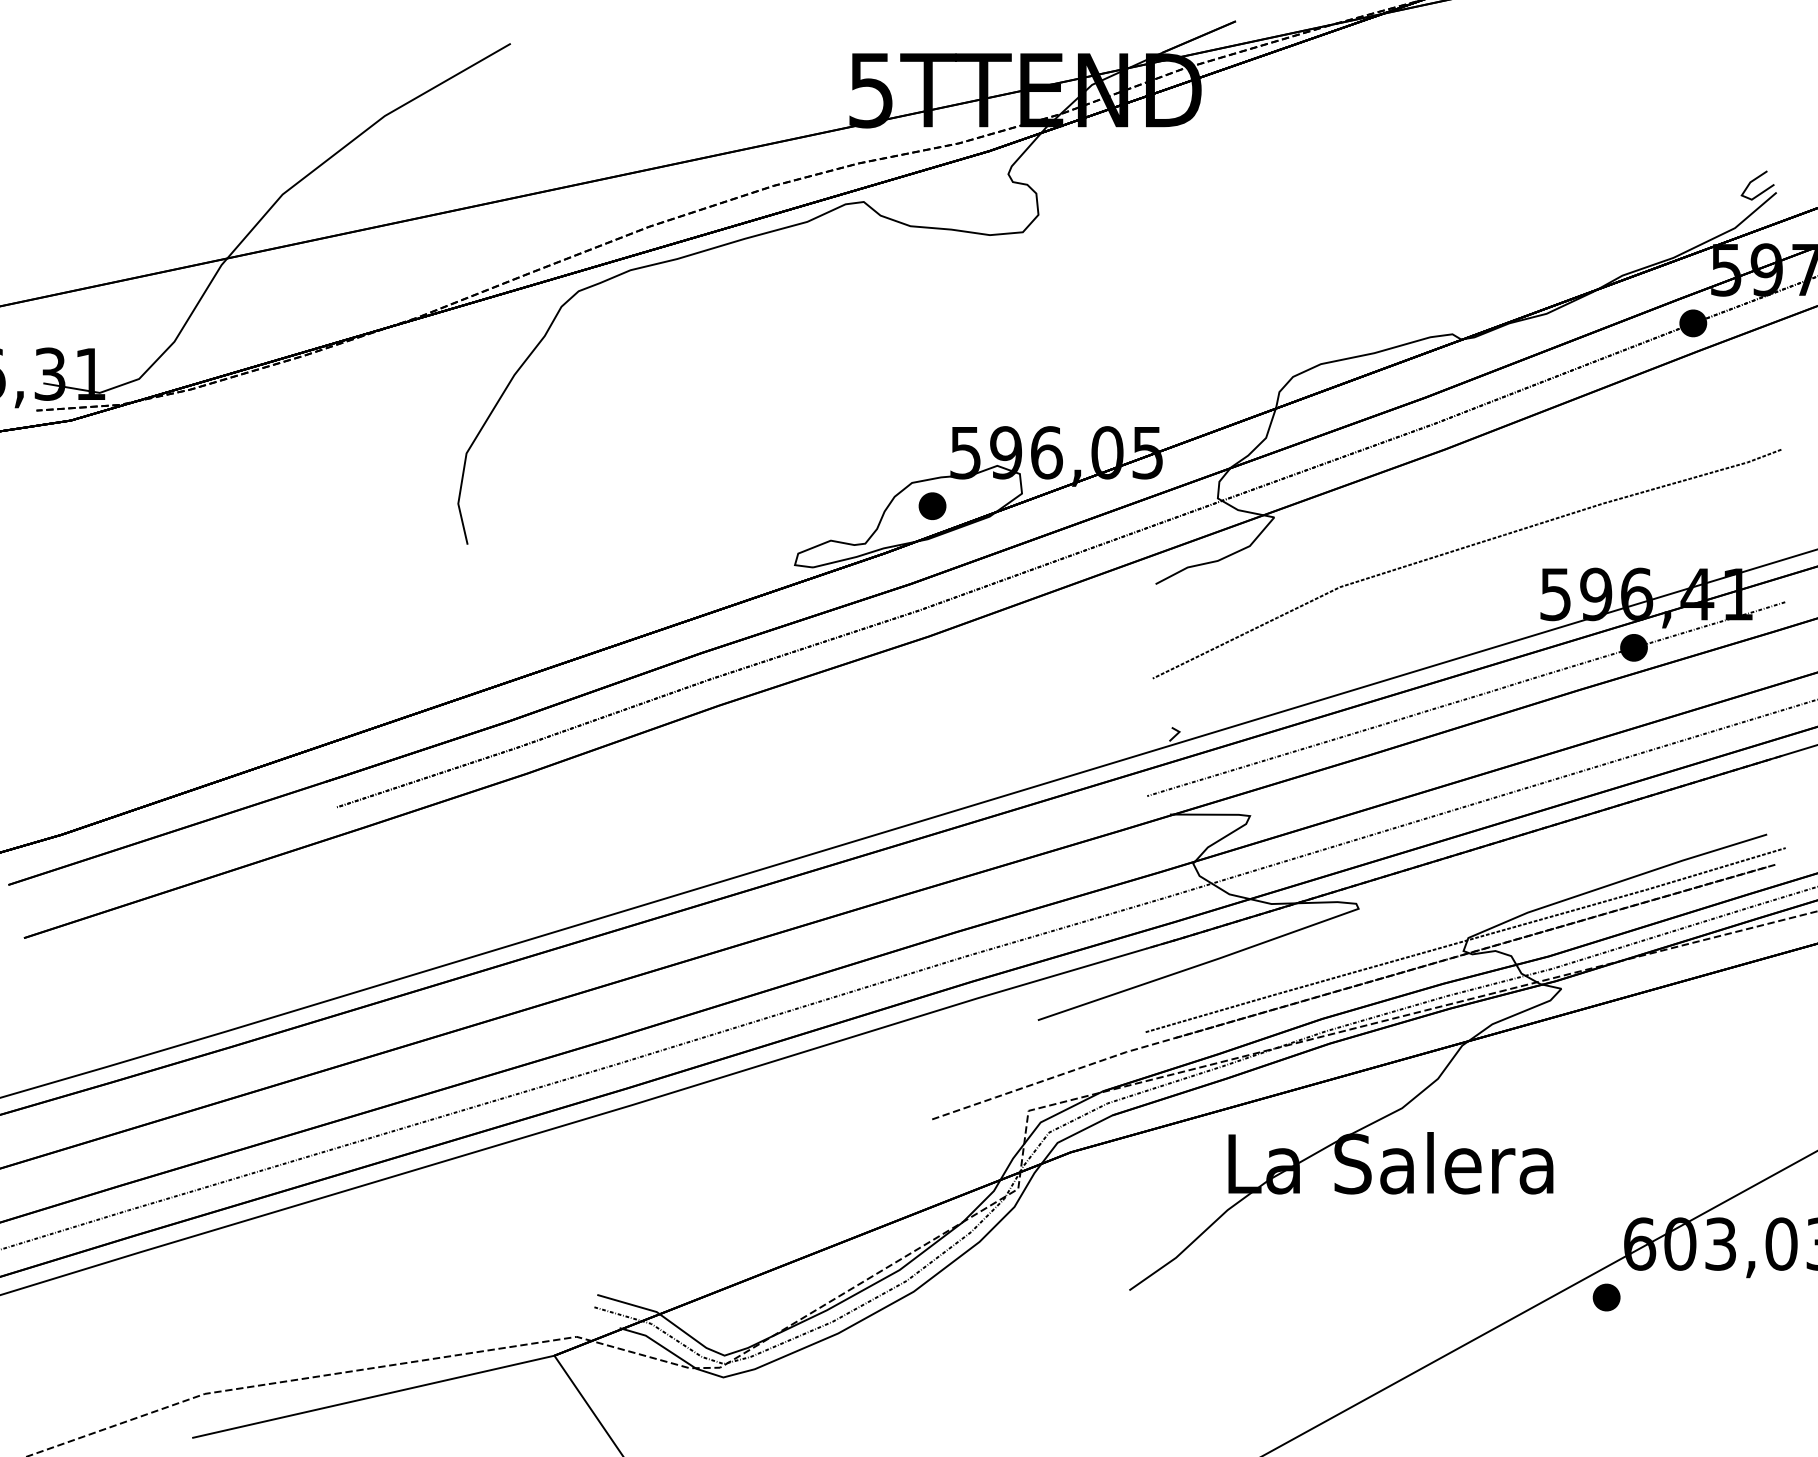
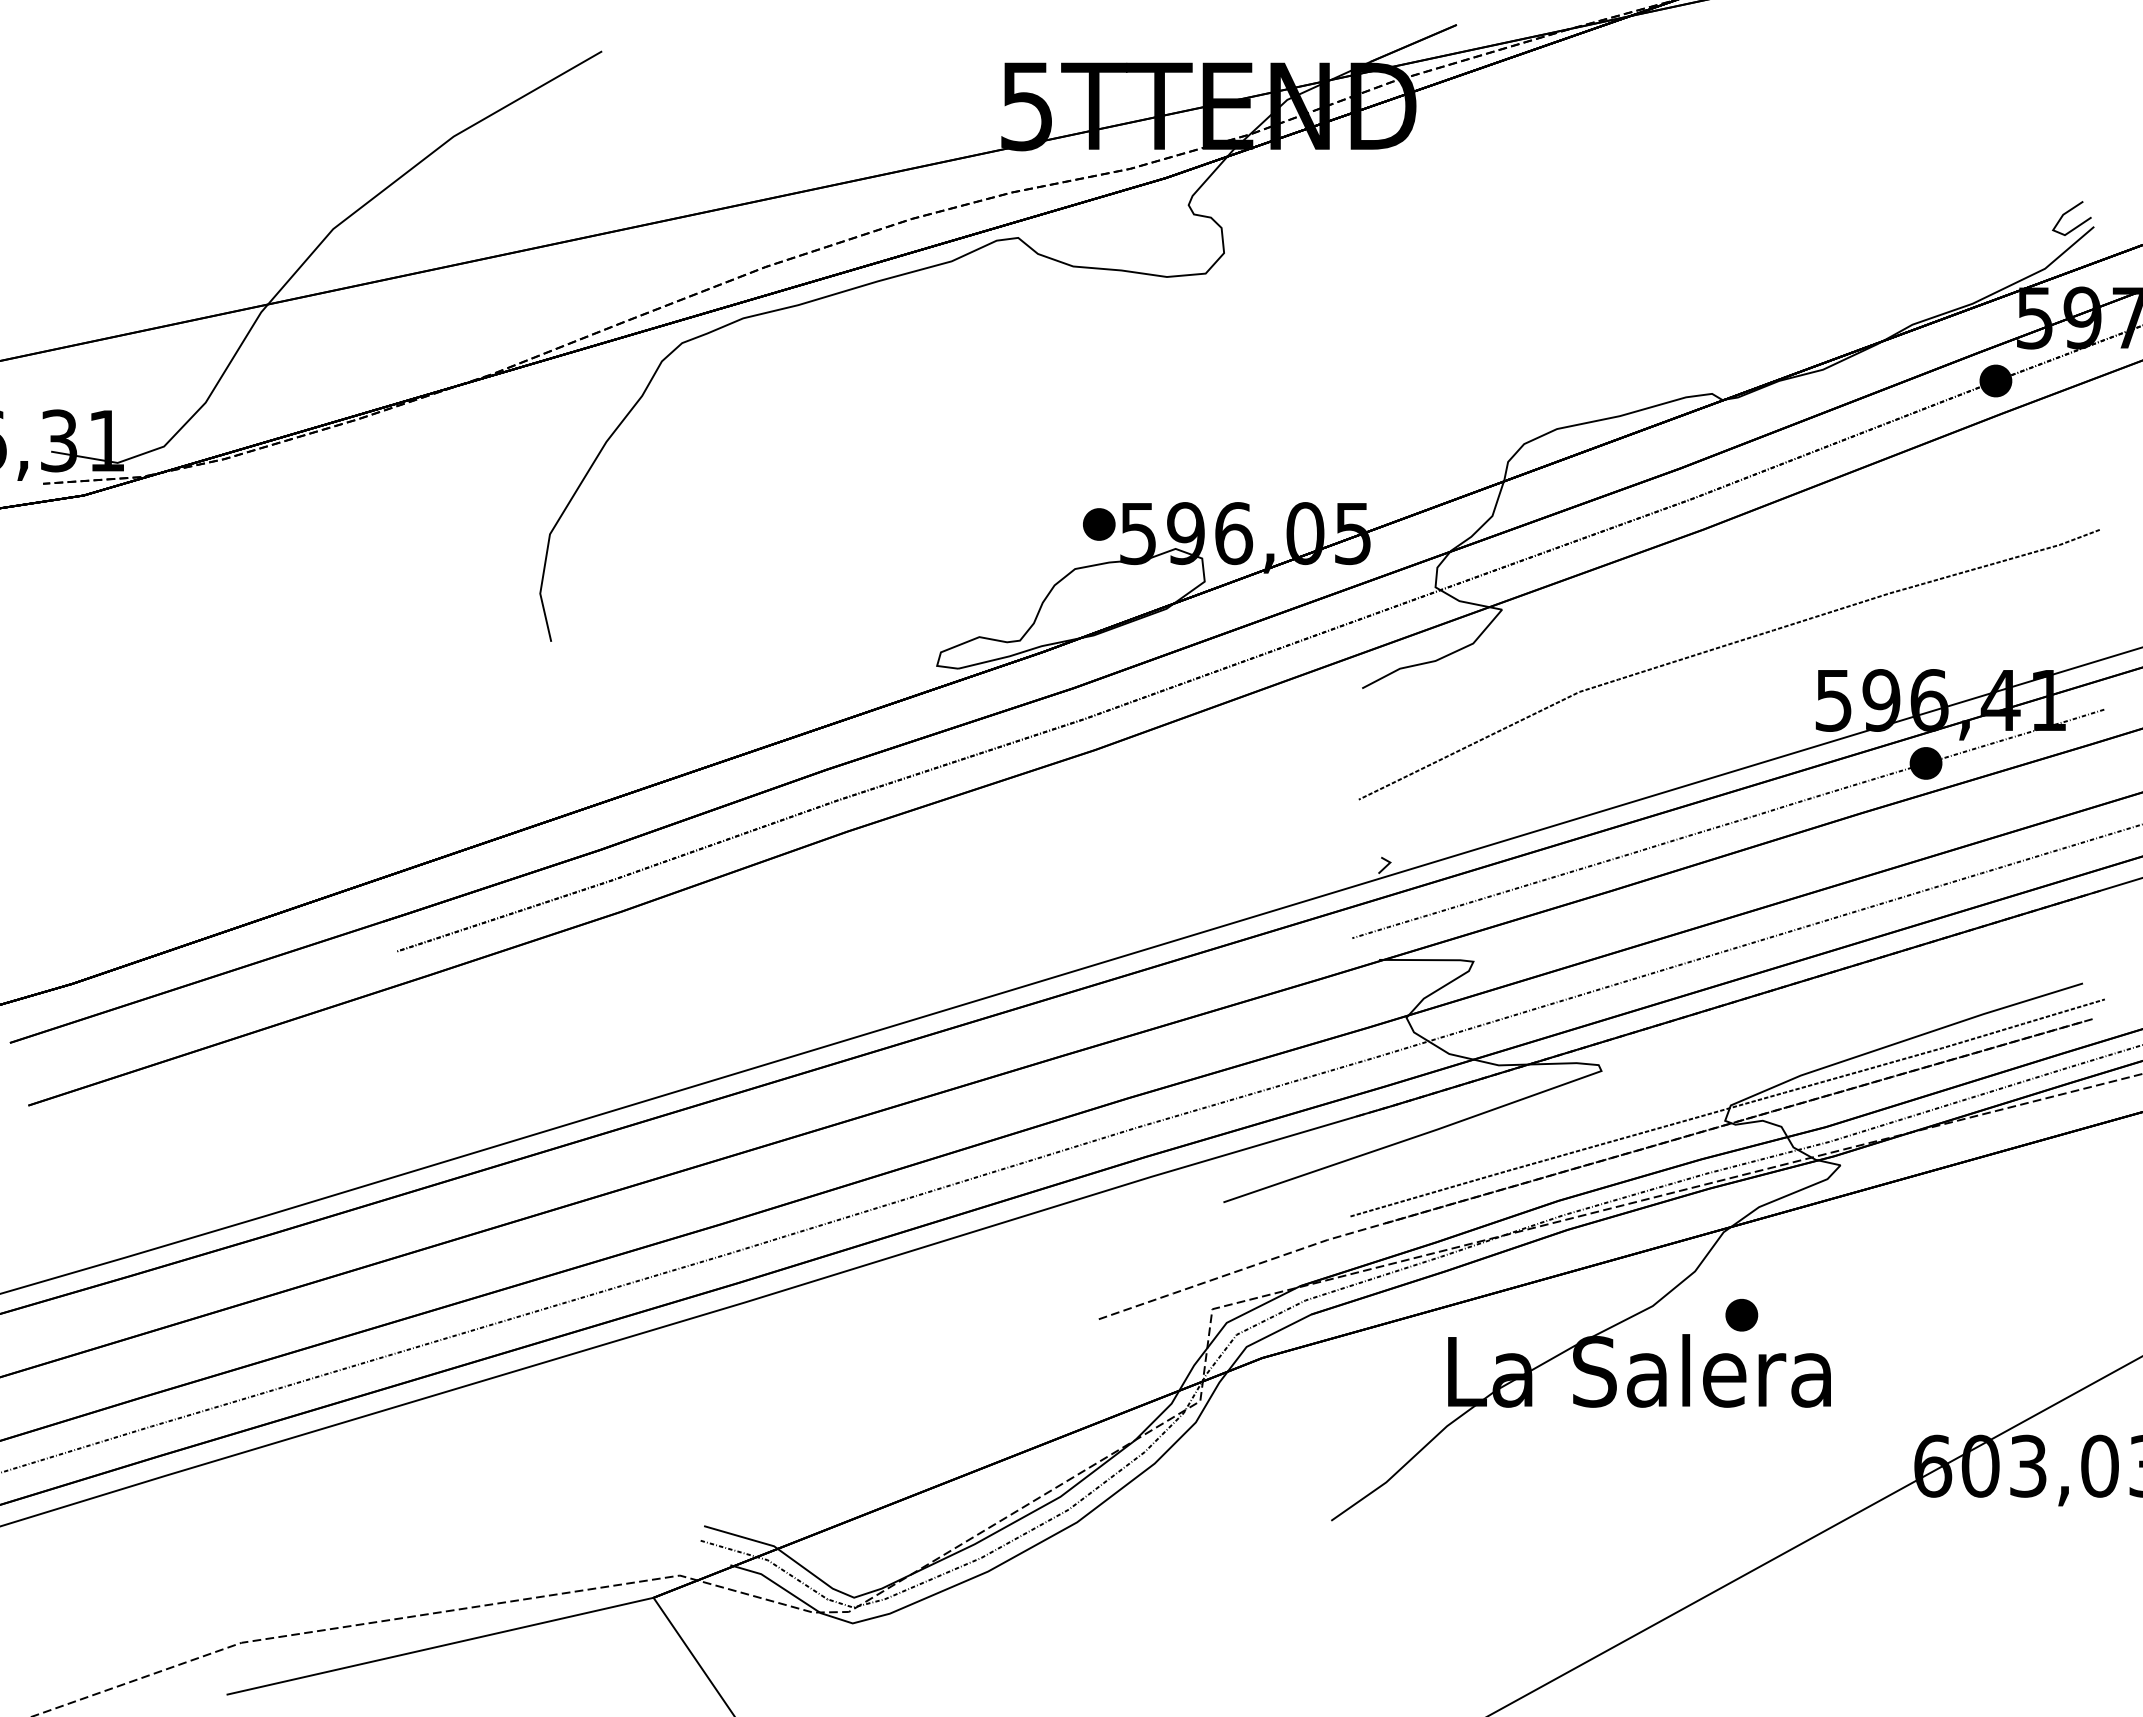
part: (932, 506) -> (1099, 524), moved
part: (1606, 1297) -> (1741, 1315), moved

